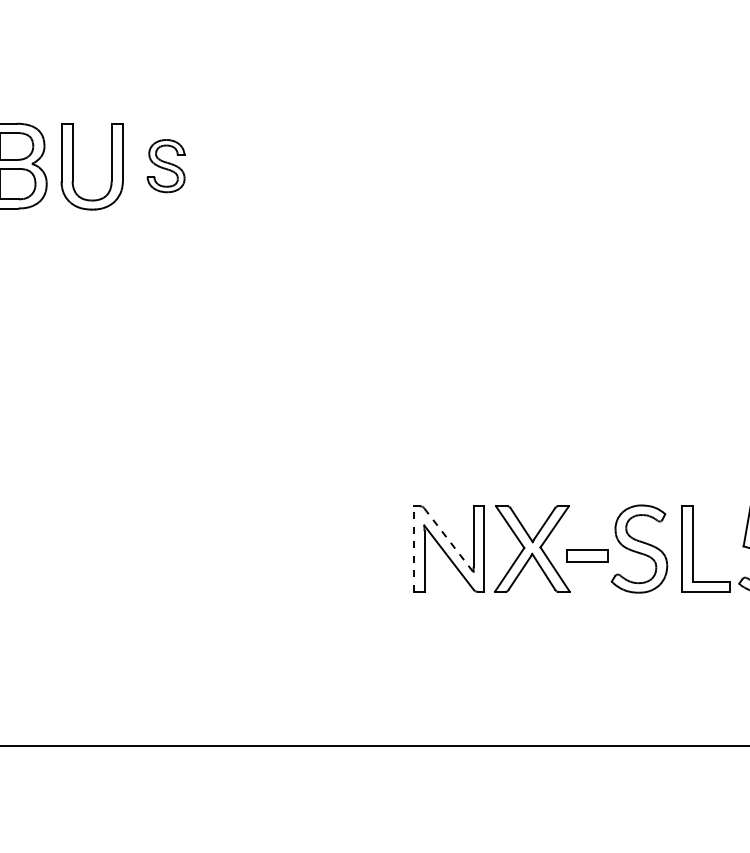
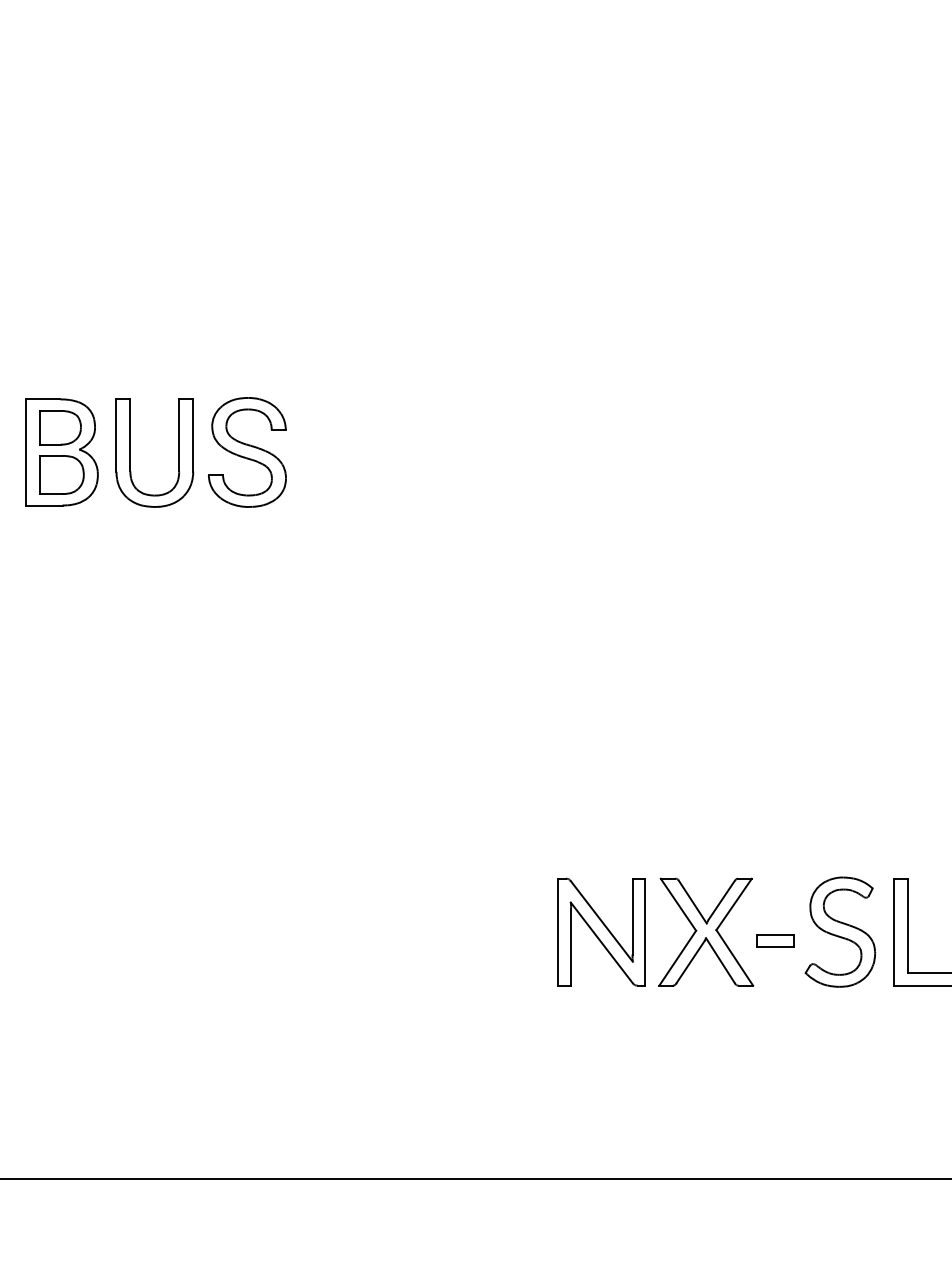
part: (166, 166) -> (247, 452), size x1.67
line: (448, 540) -> (601, 921), dashed -> solid
line: (414, 548) -> (558, 931), dashed -> solid
part: (587, 555) -> (775, 940), size x0.71

